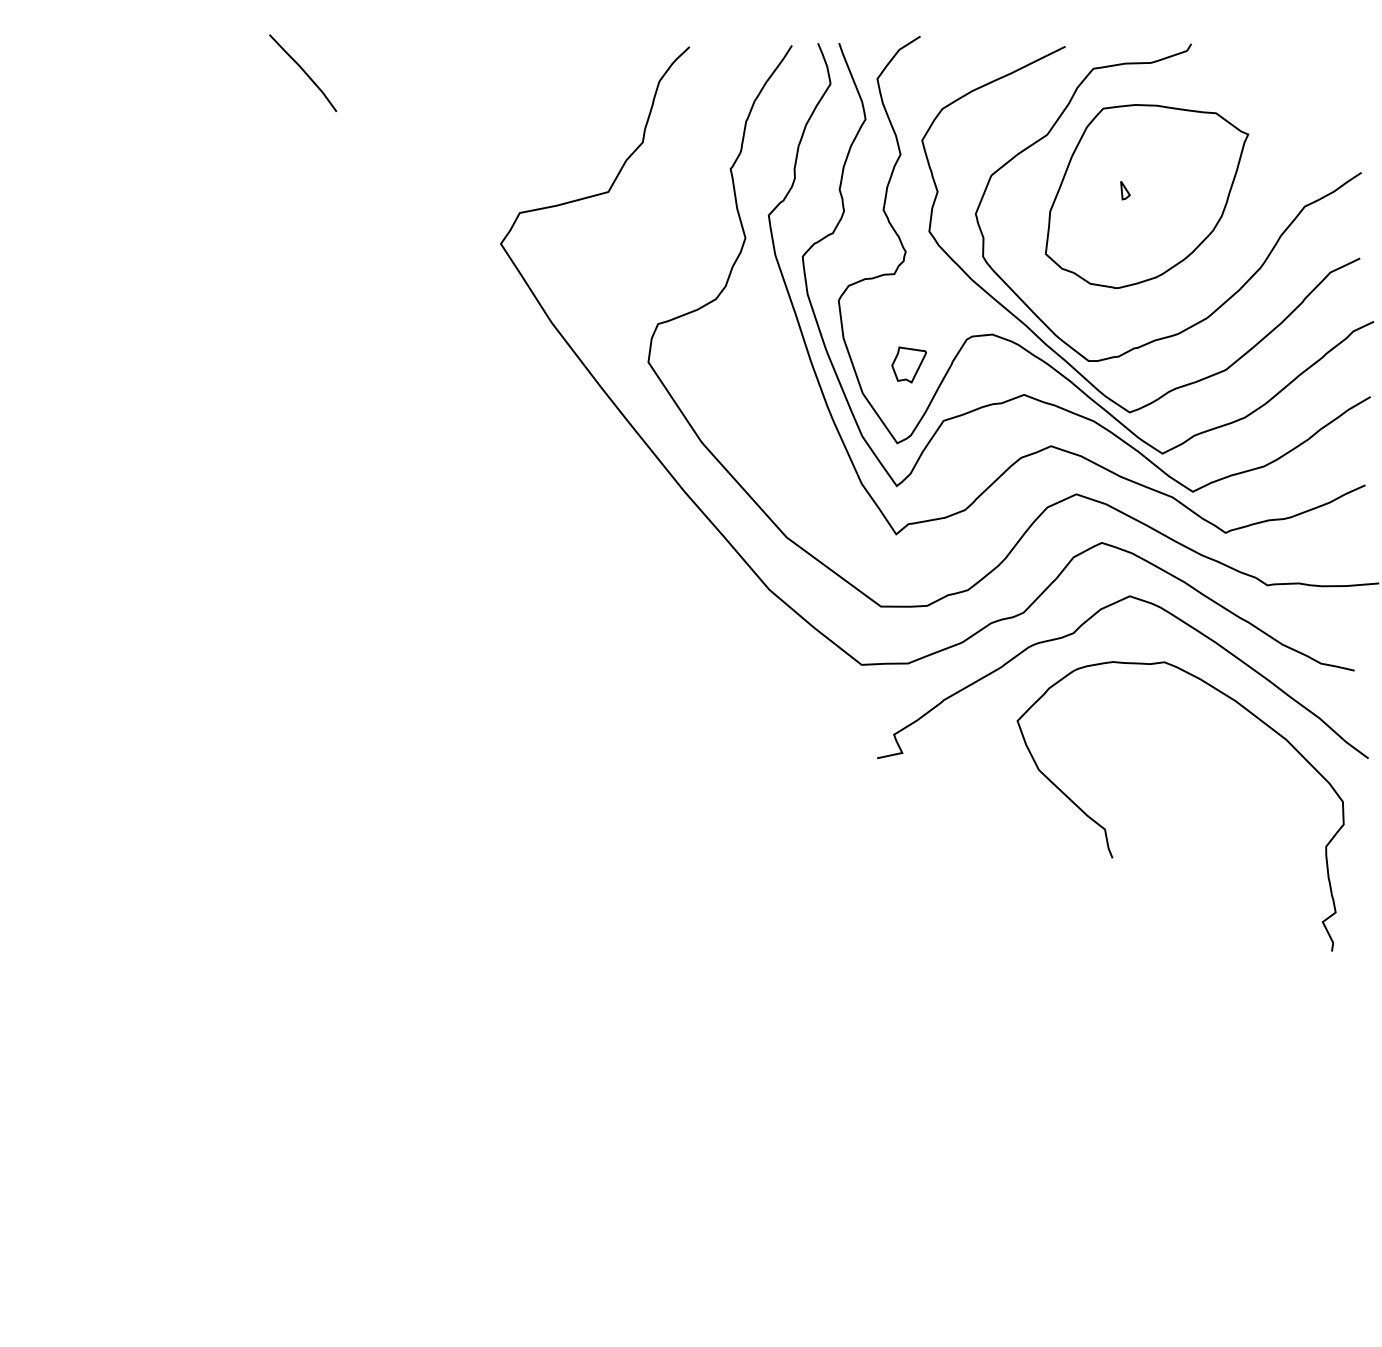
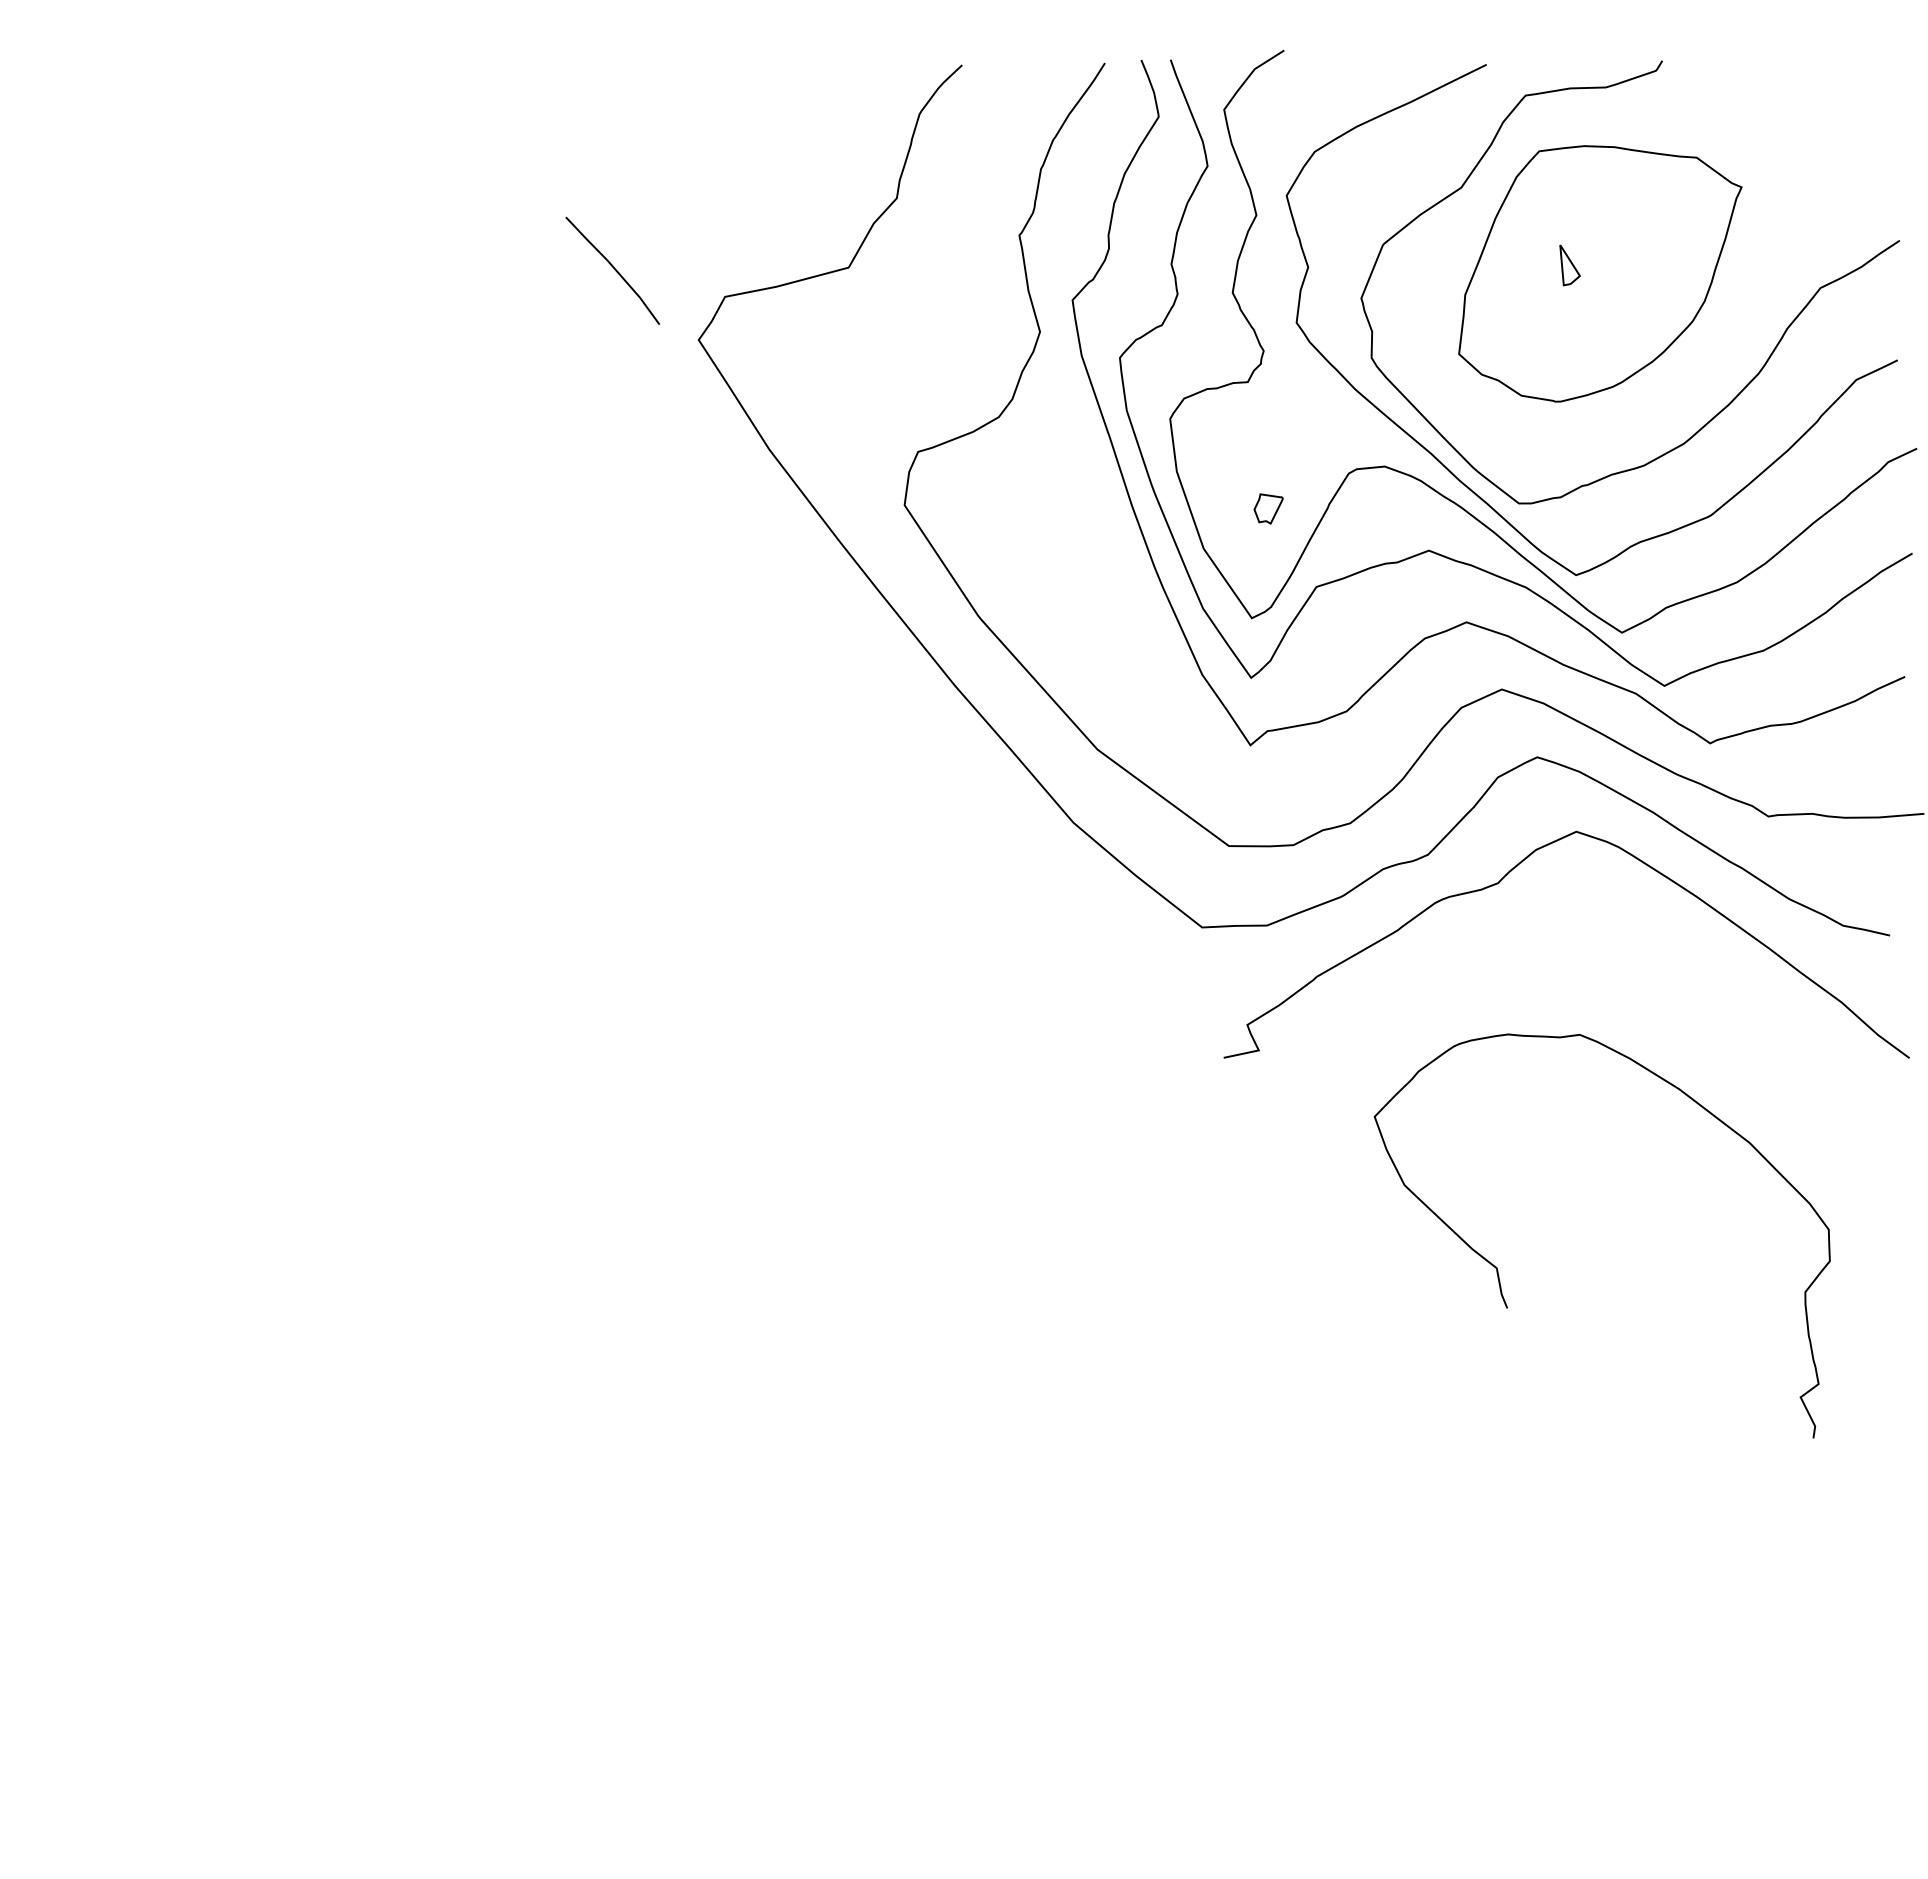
curve: (303, 71) -> (613, 268), moved
part: (1125, 190) -> (1570, 265), size x1.6
part: (909, 364) -> (1268, 508), size x0.6
curve: (1106, 831) -> (1498, 1270), moved

